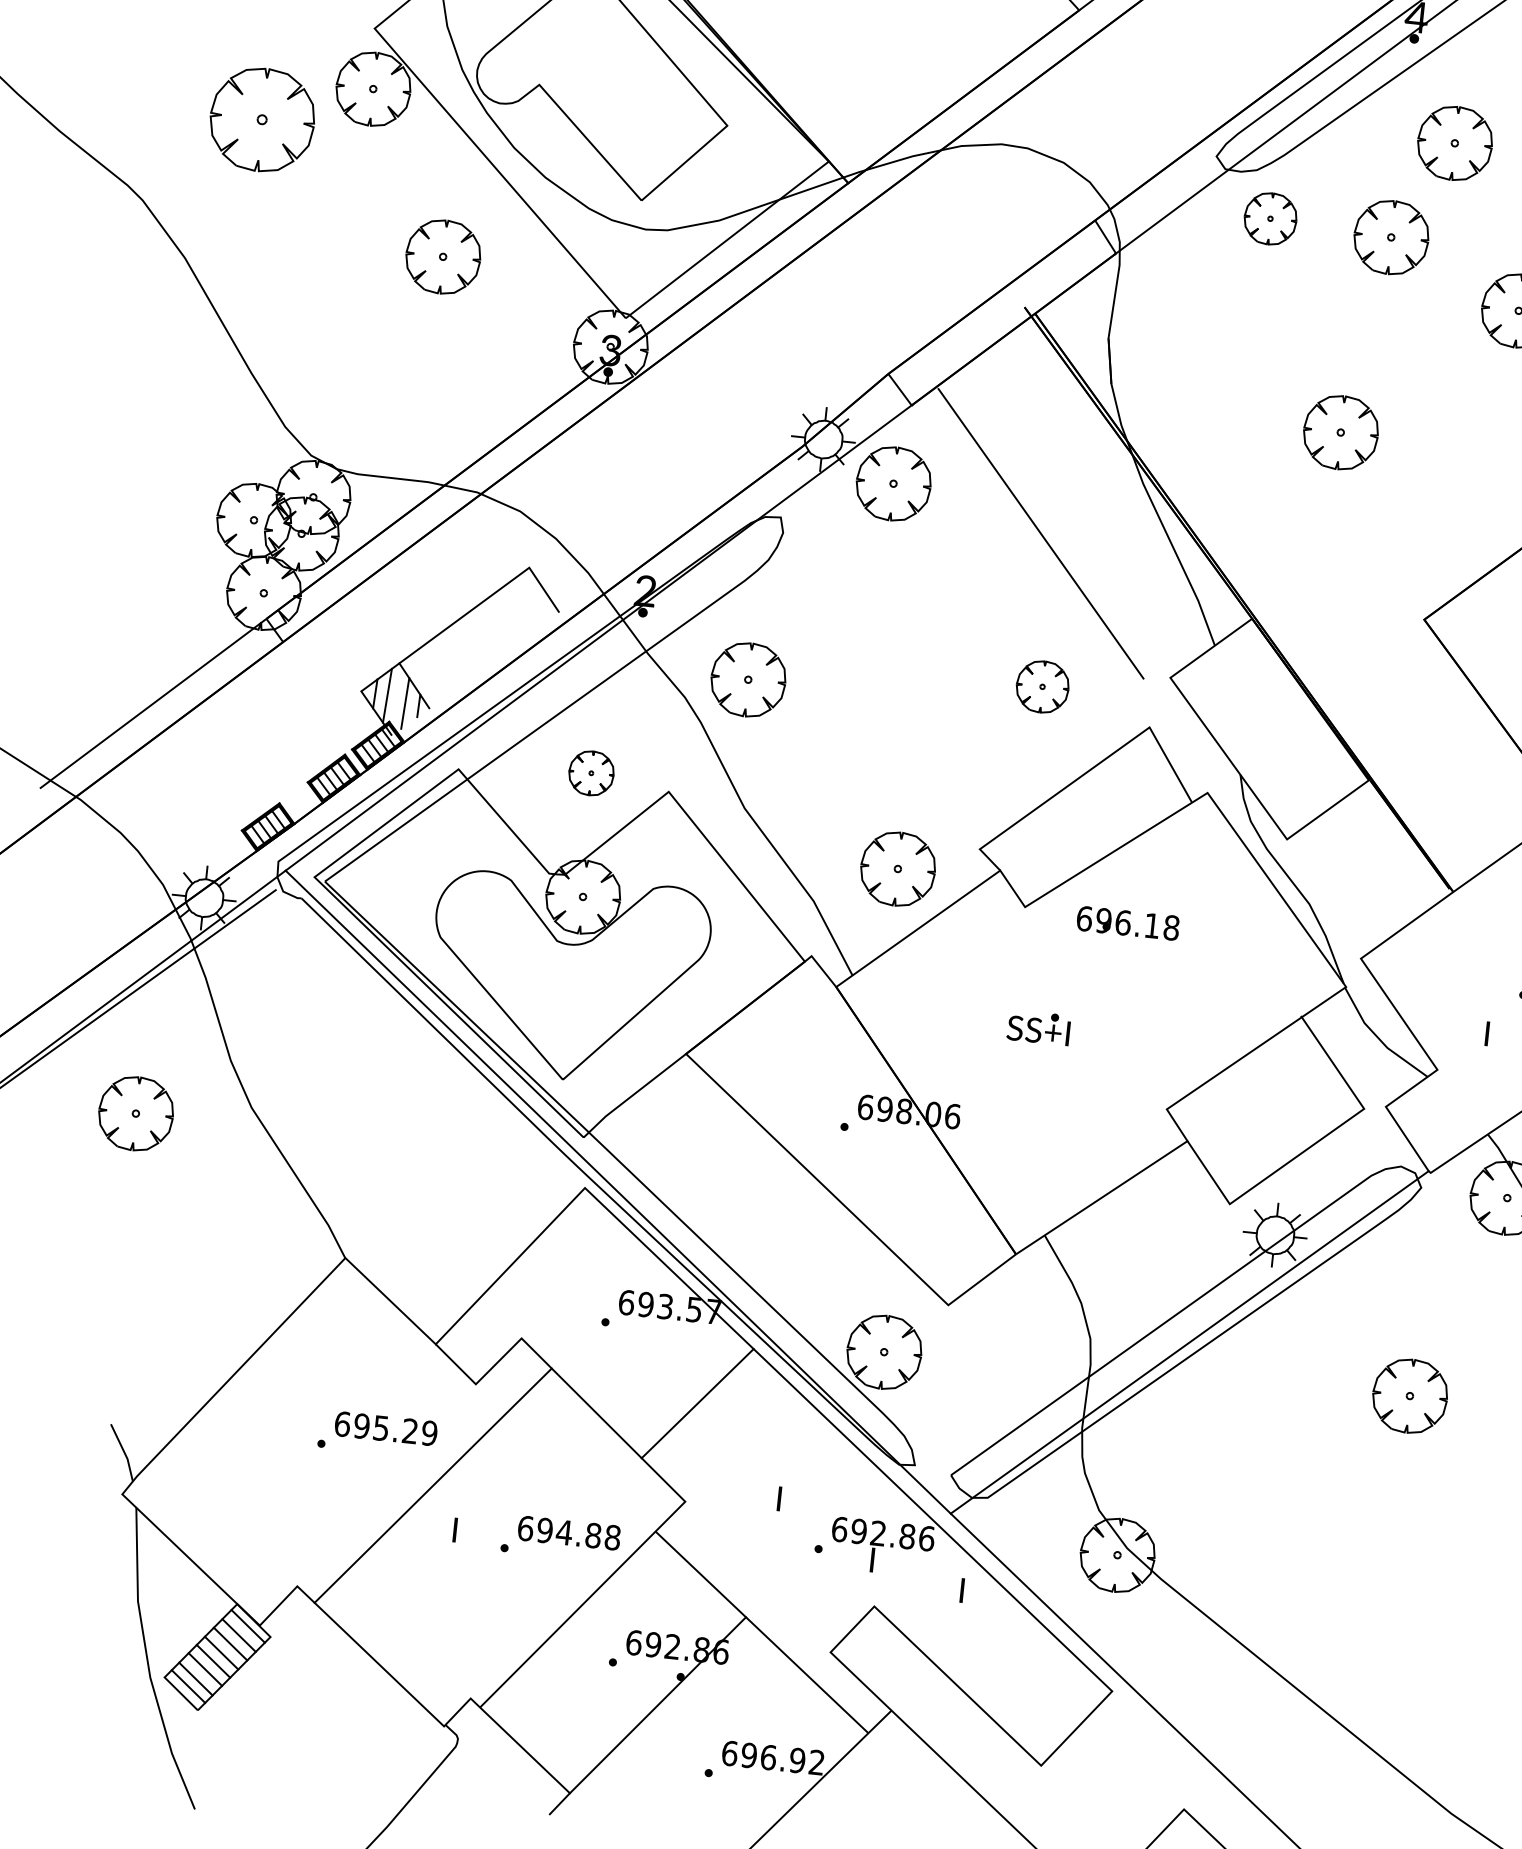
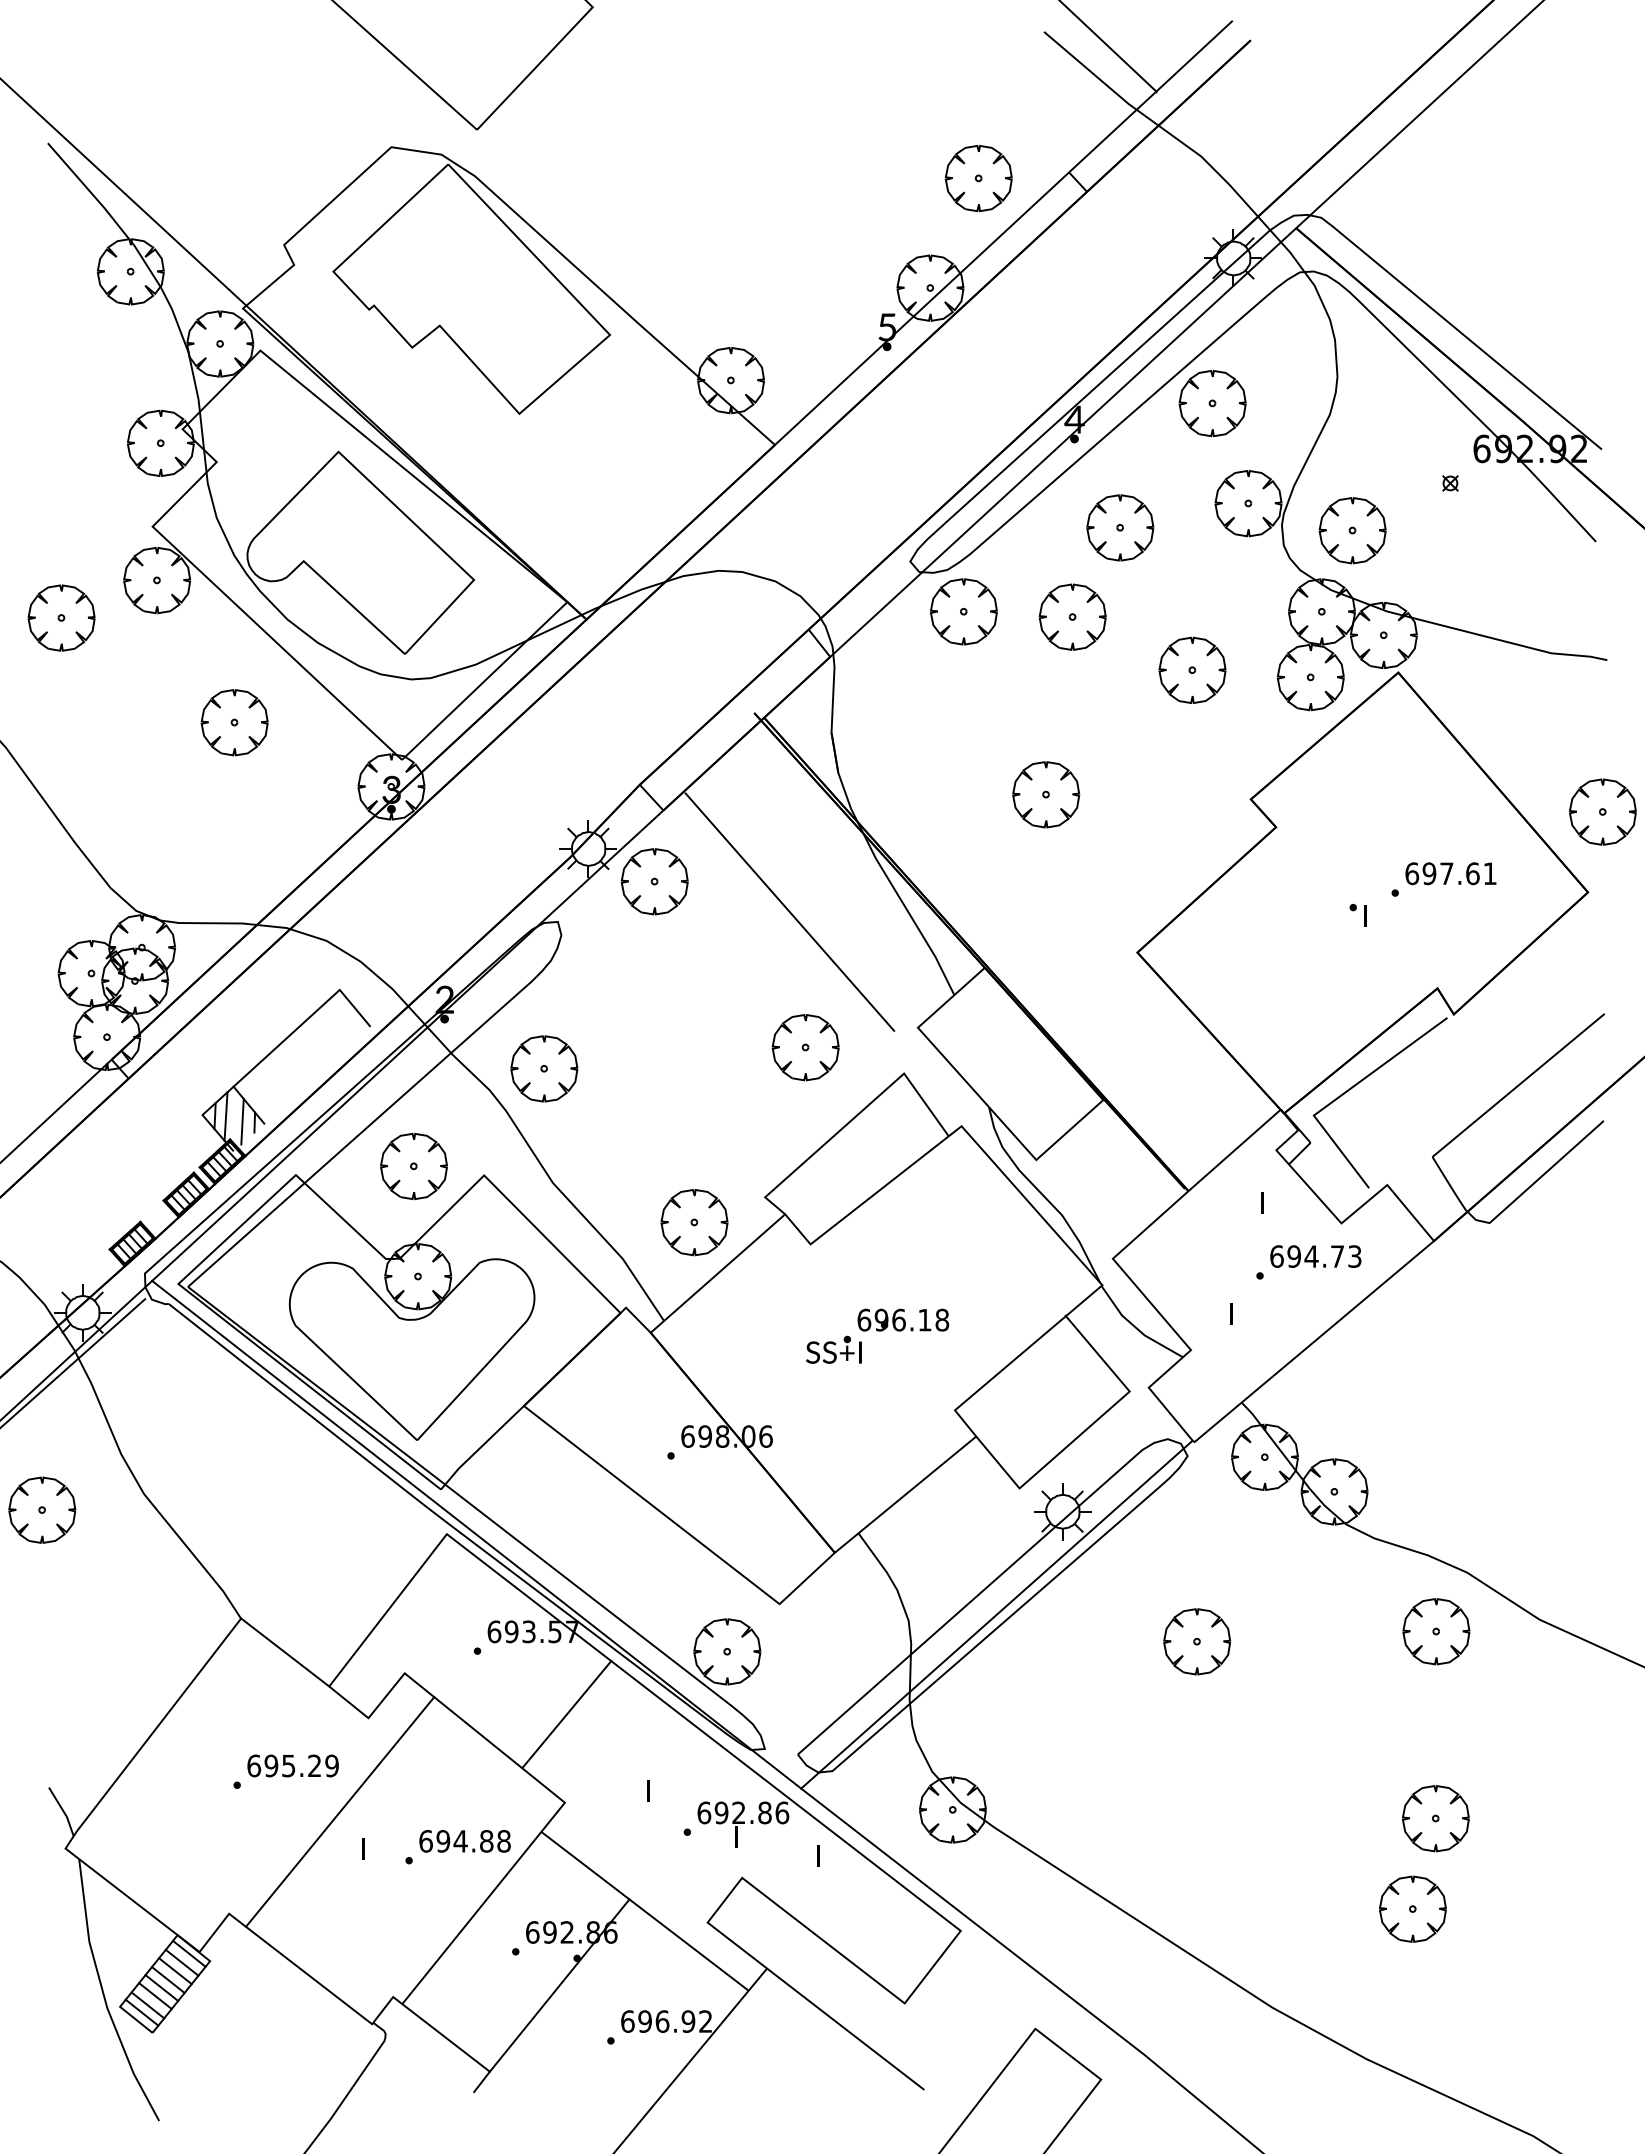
part: (262, 119) -> (61, 617), size x0.71
part: (1270, 218) -> (963, 611), size x1.43
part: (1042, 686) -> (805, 1047), size x1.43
part: (591, 772) -> (413, 1165), size x1.67
part: (1128, 922) -> (903, 1319), moved

